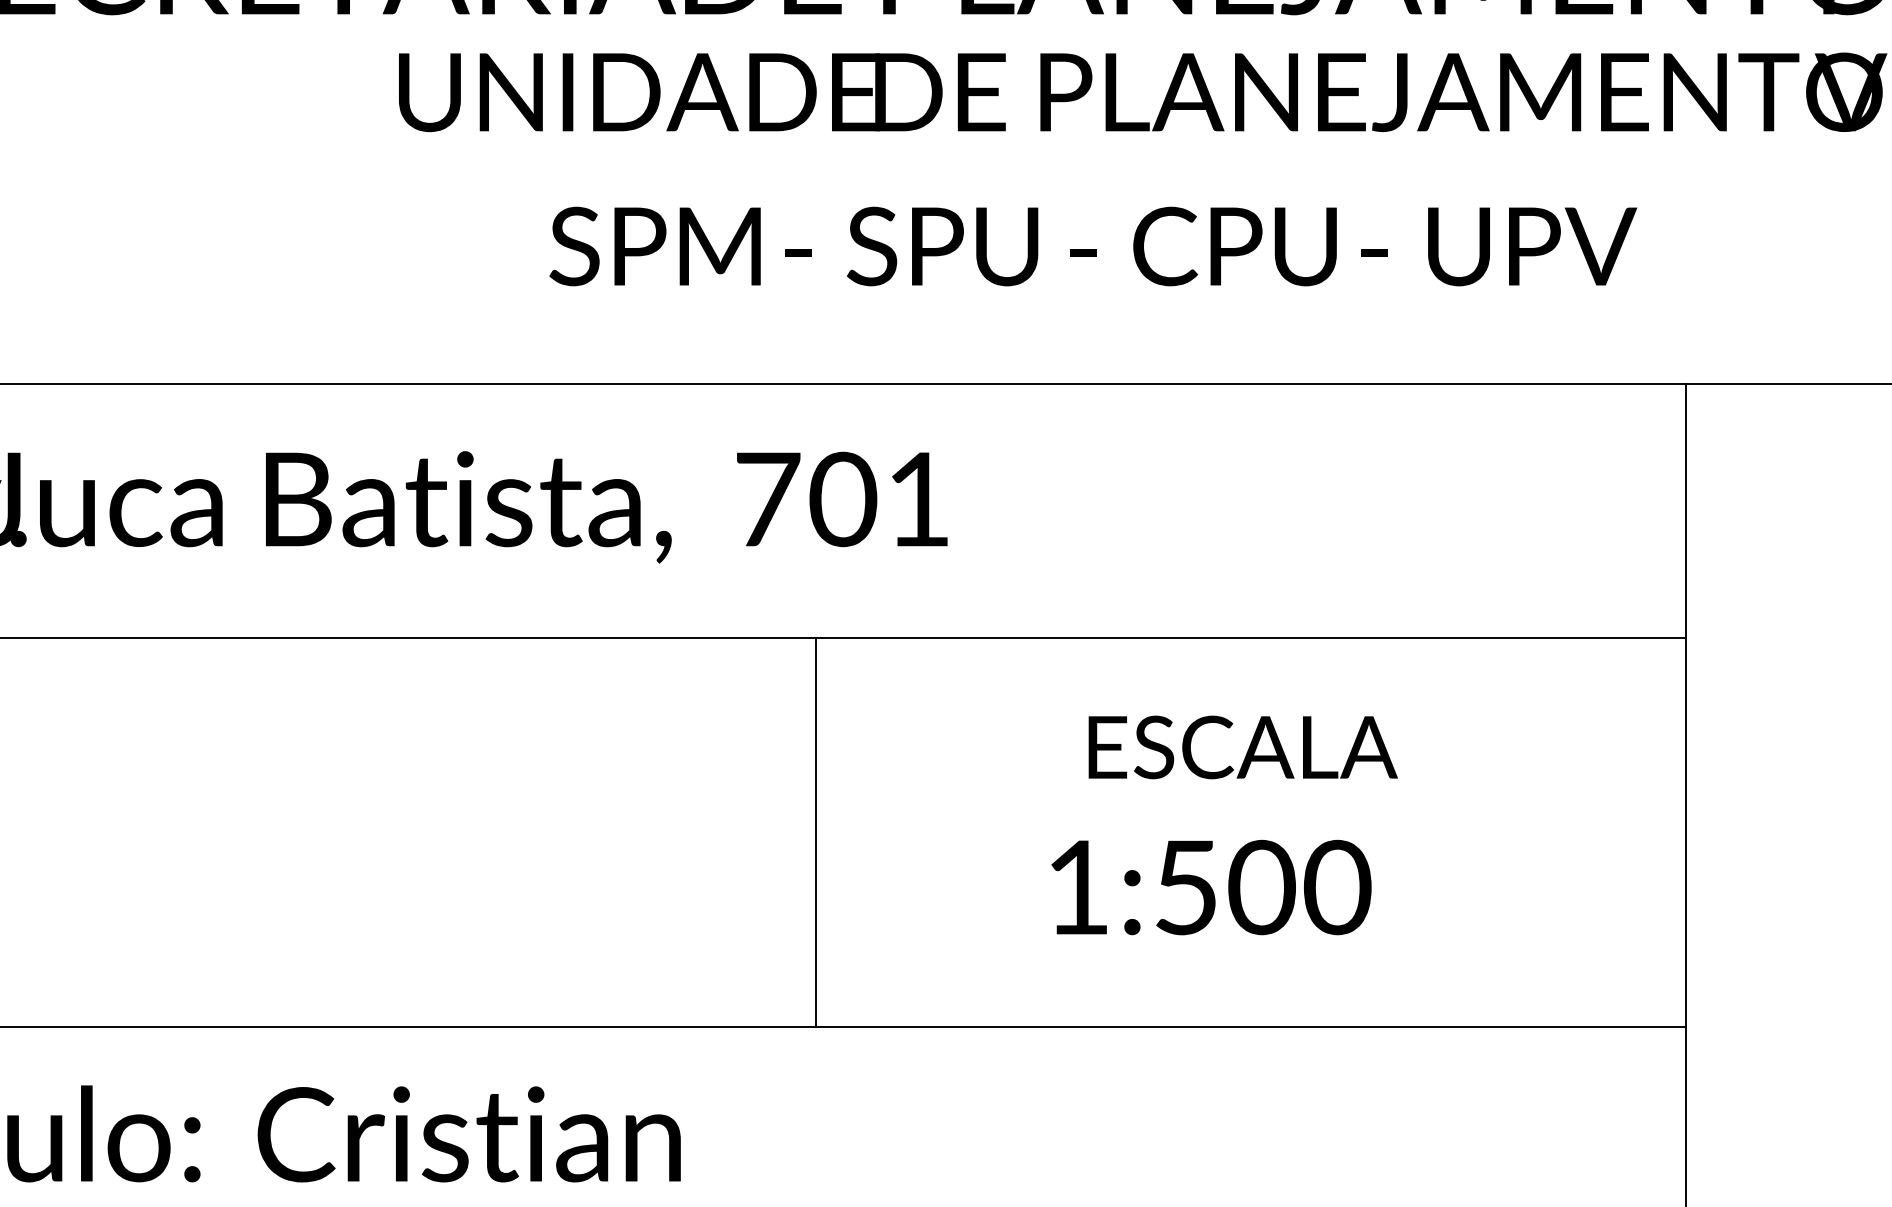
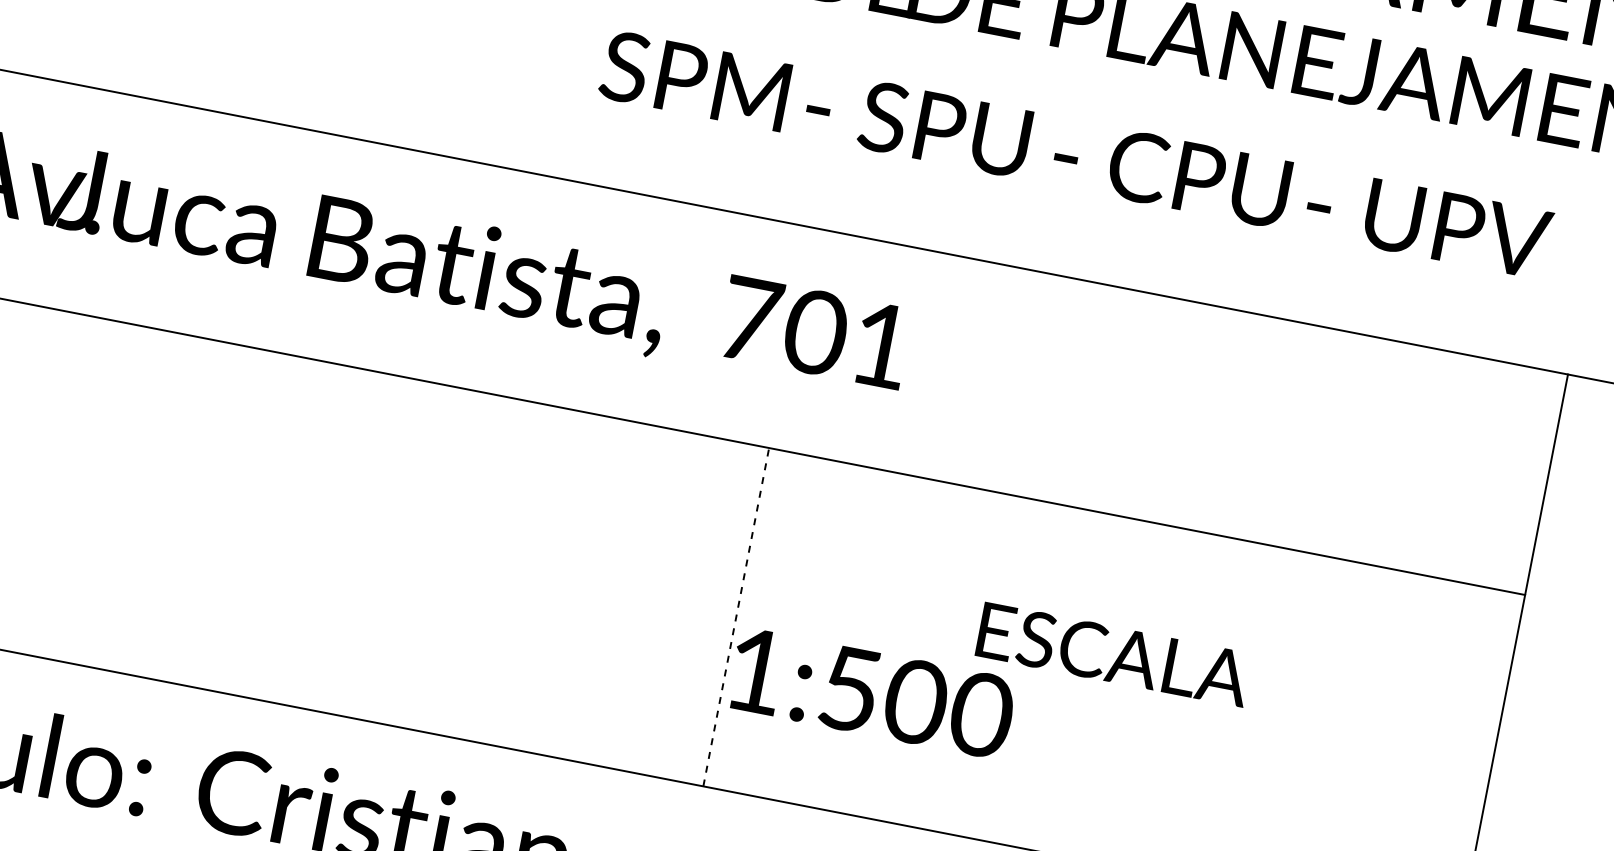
text: (1242, 747) -> (1113, 654), moved
line: (816, 832) -> (736, 617), solid -> dashed
text: (1211, 887) -> (872, 693), moved

